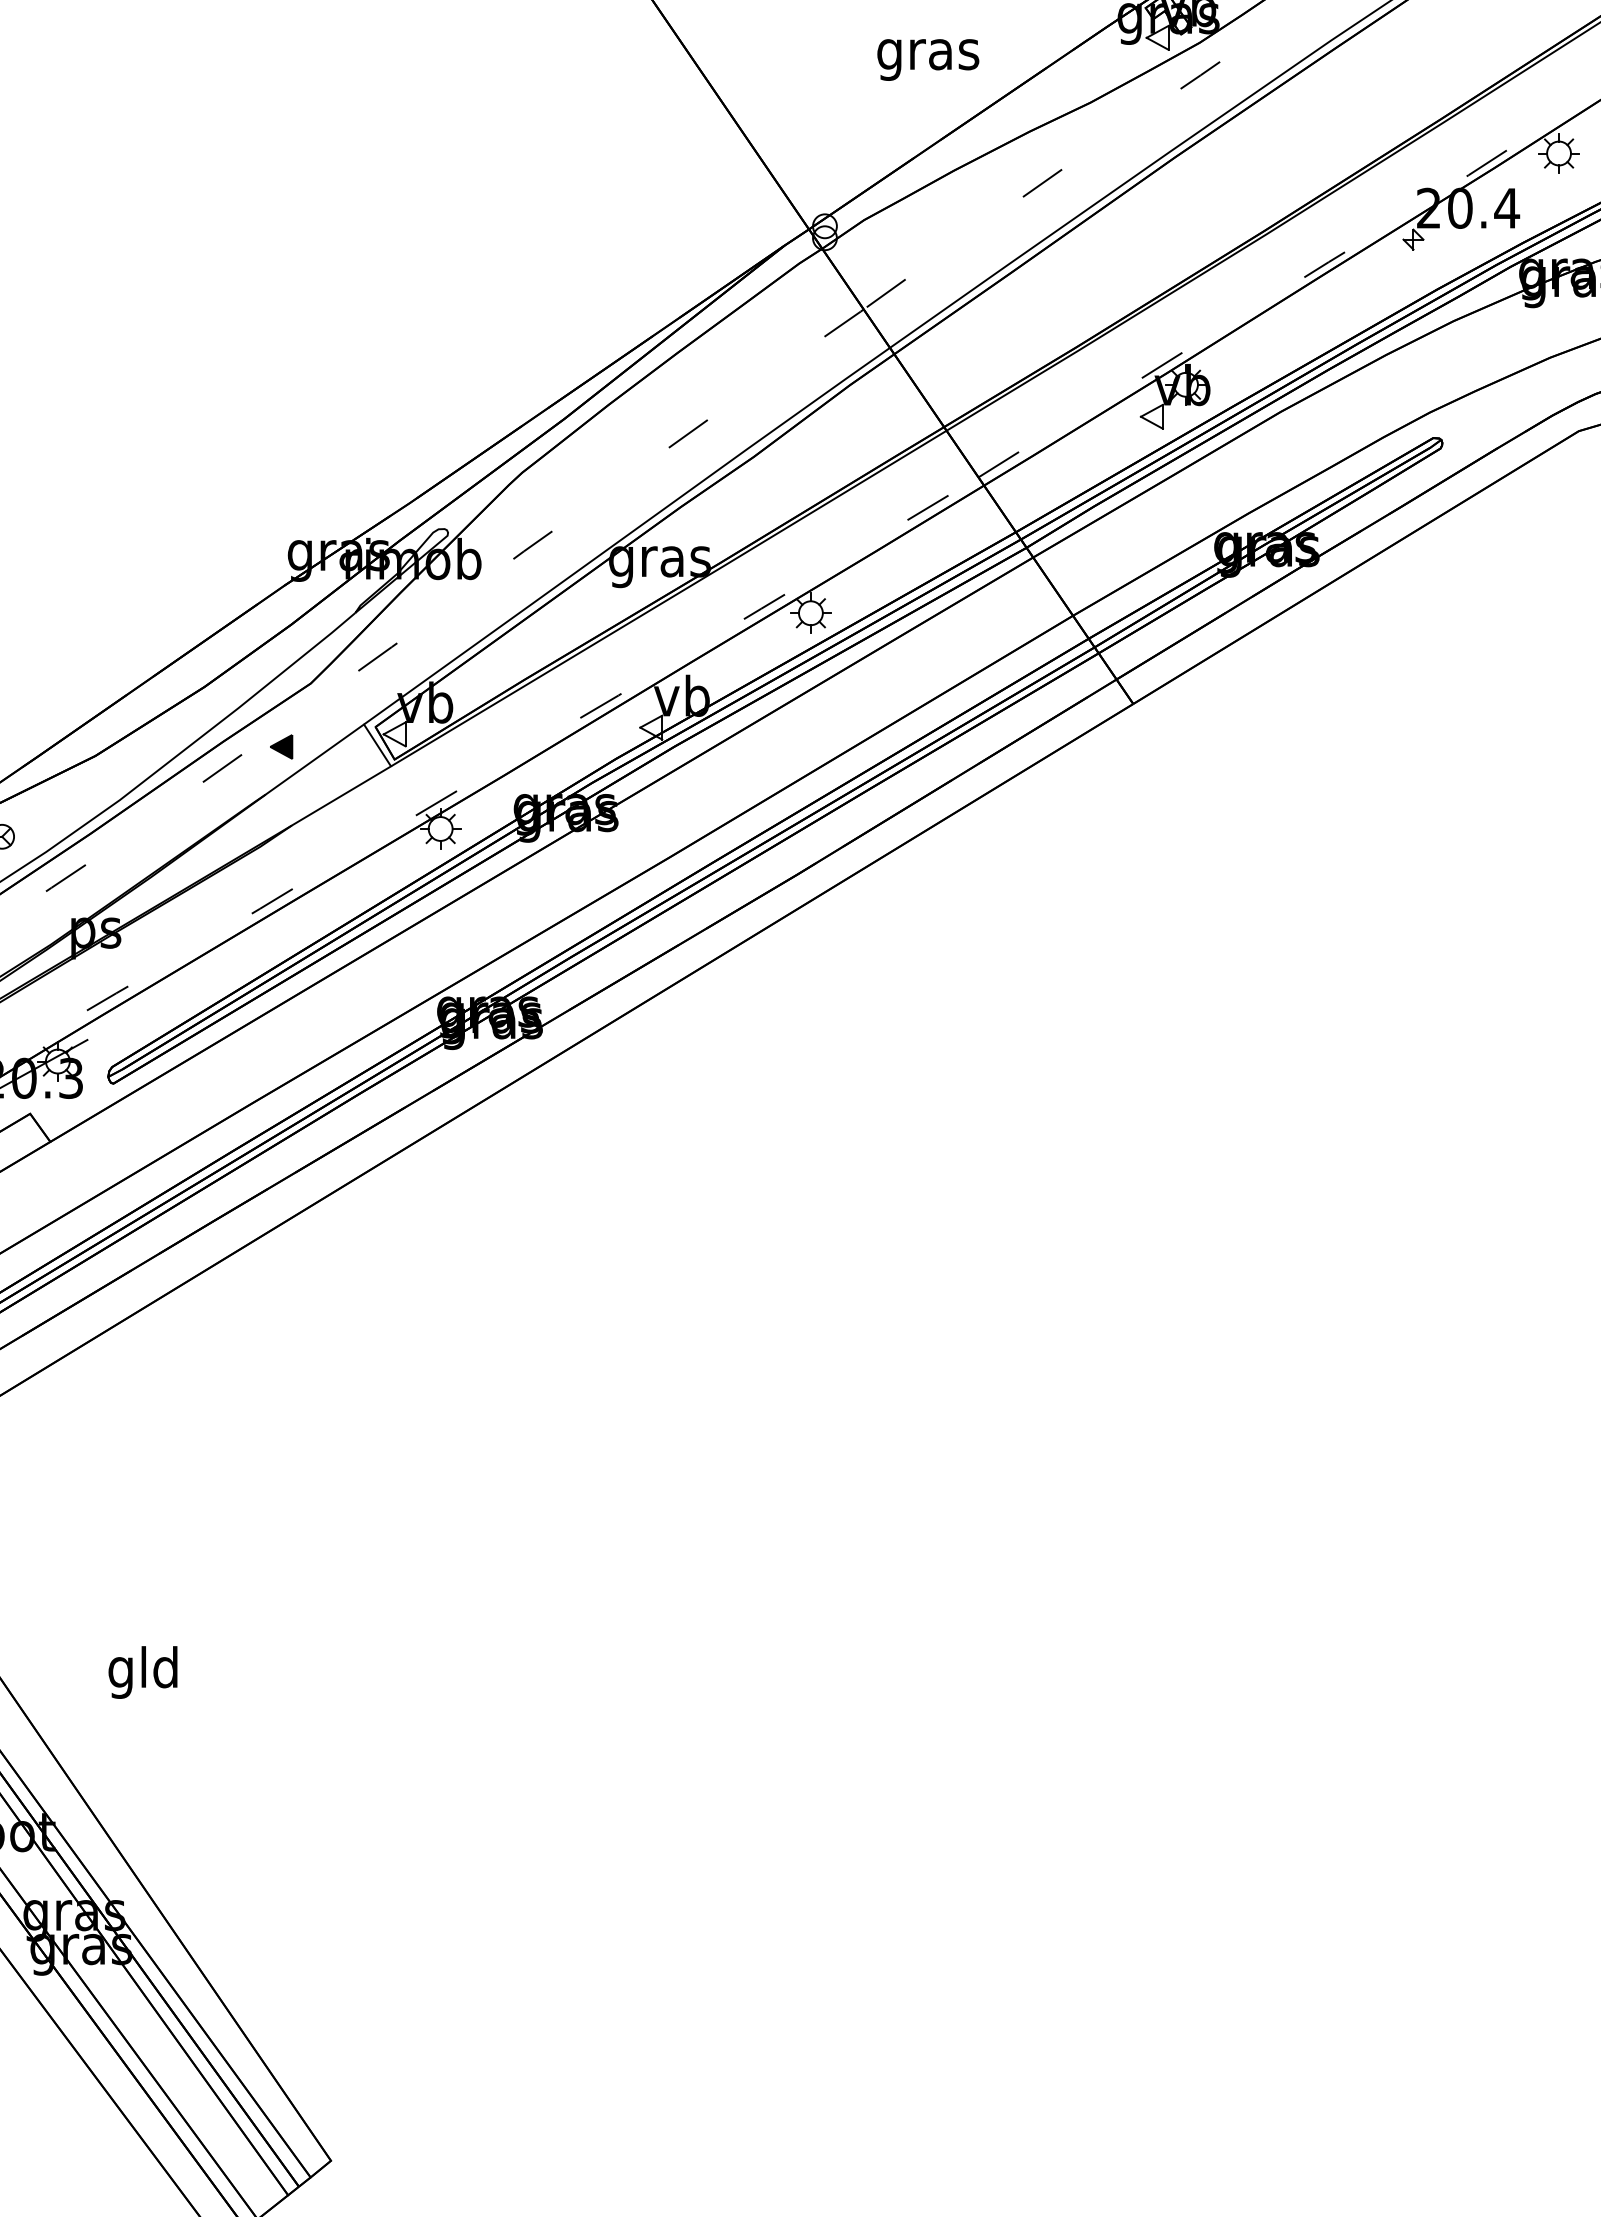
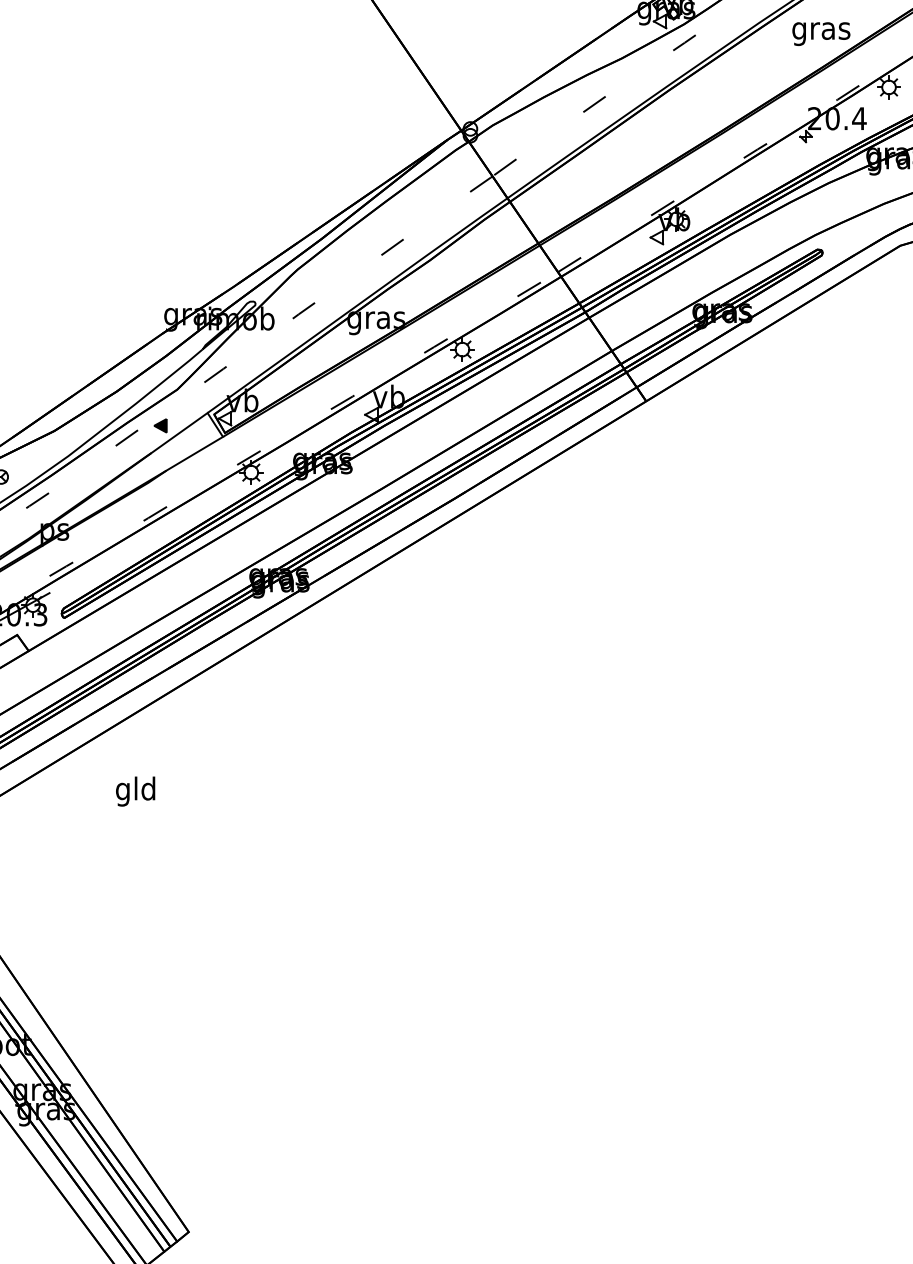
text: (928, 58) -> (821, 33), moved
text: (142, 1672) -> (135, 791), moved

